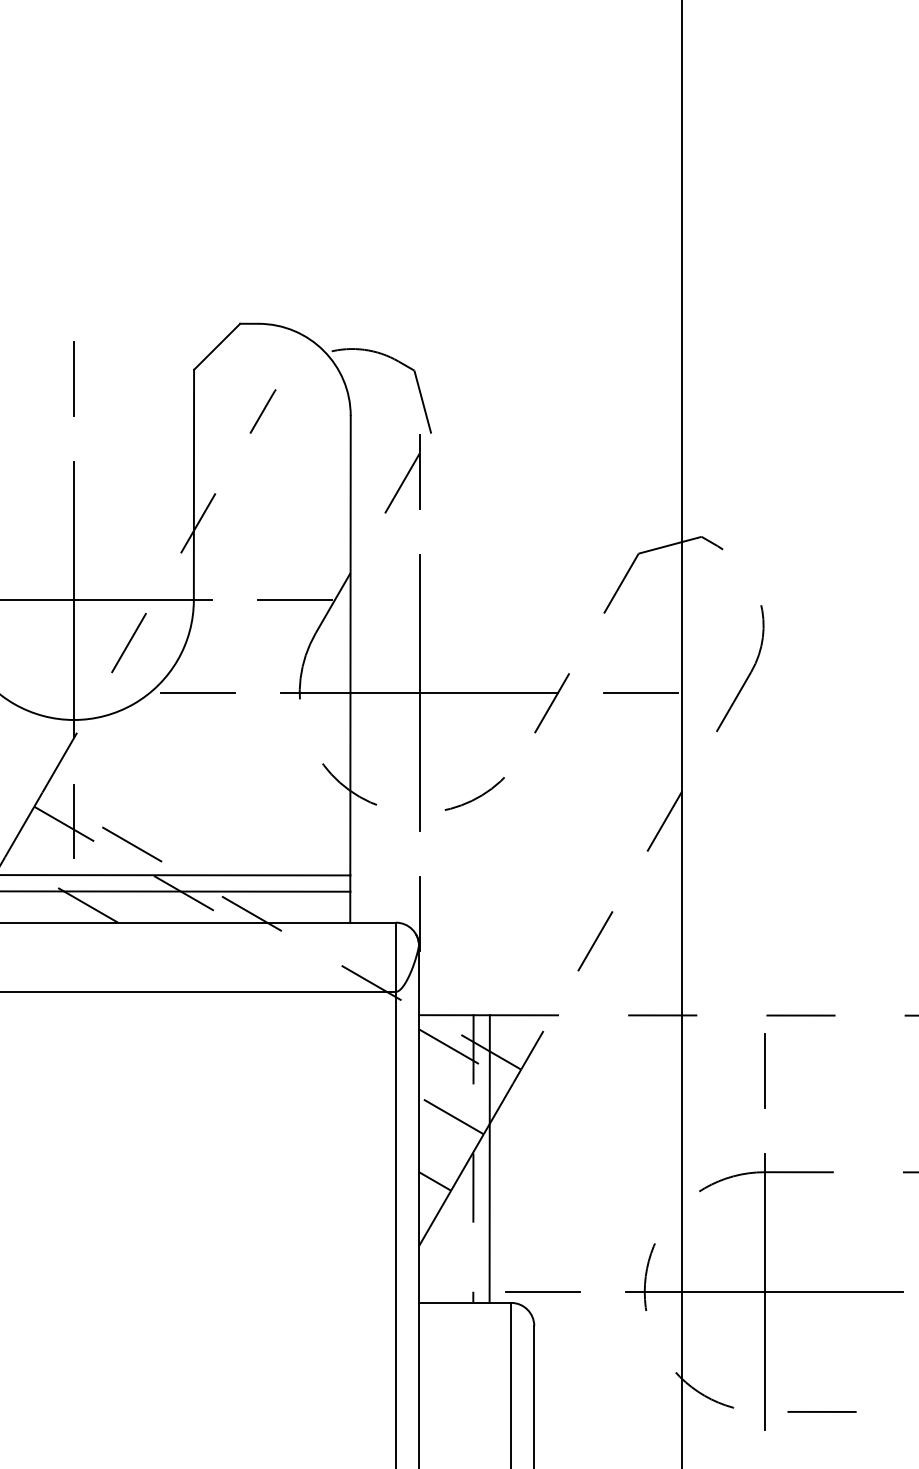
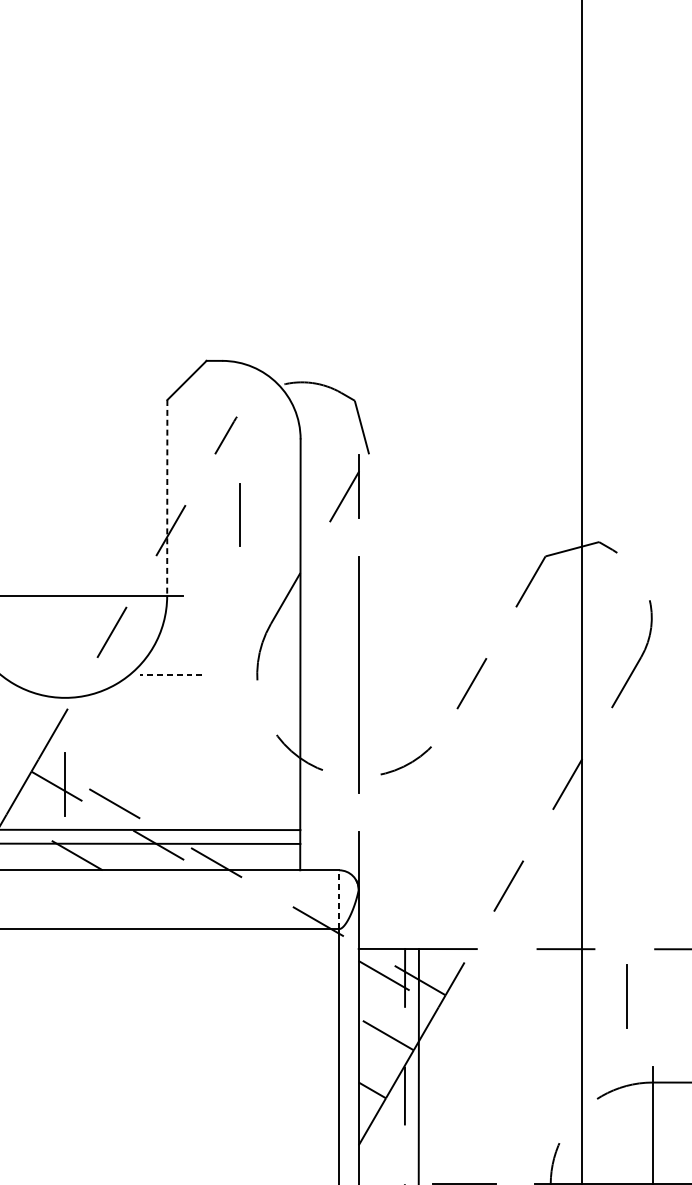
line: (73, 378) -> (240, 514), moved
line: (193, 485) -> (166, 498), solid -> dashed
line: (74, 599) -> (65, 595), removed
line: (295, 600) -> (253, 596), removed
line: (198, 693) -> (171, 675), solid -> dashed
line: (419, 693) -> (359, 675), removed
line: (640, 693) -> (547, 675), removed
line: (395, 957) -> (338, 899), solid -> dashed
line: (764, 1070) -> (627, 996), moved

